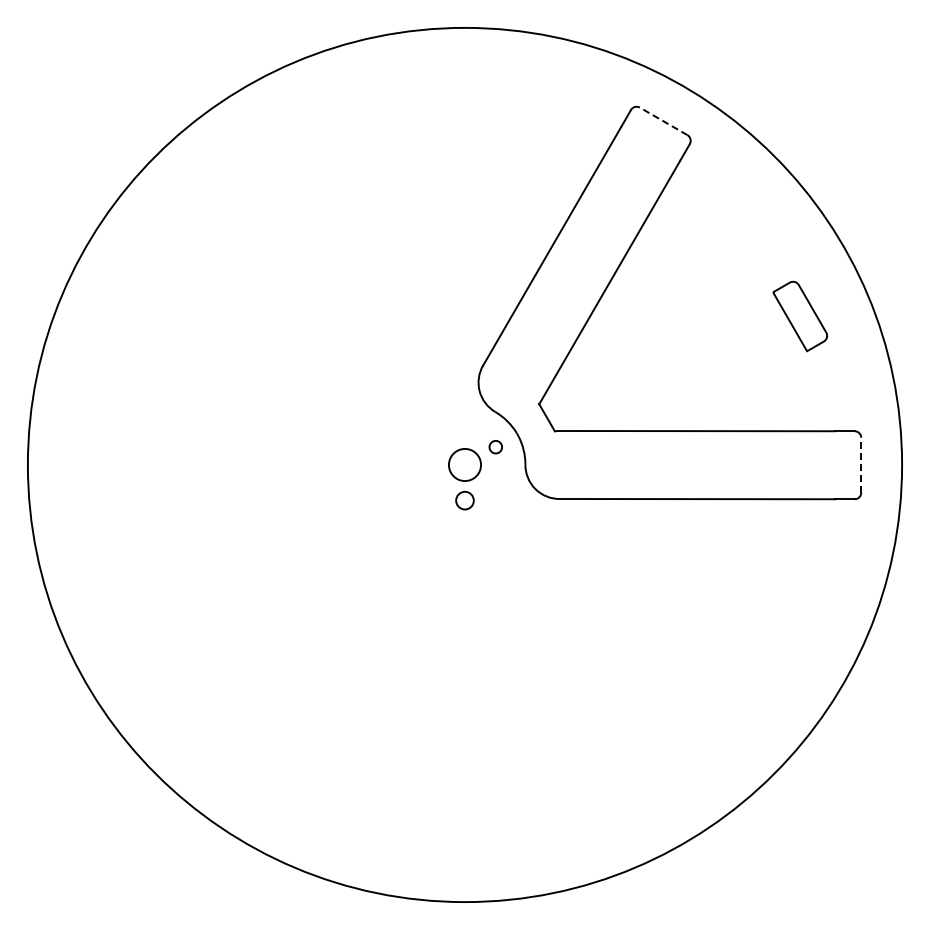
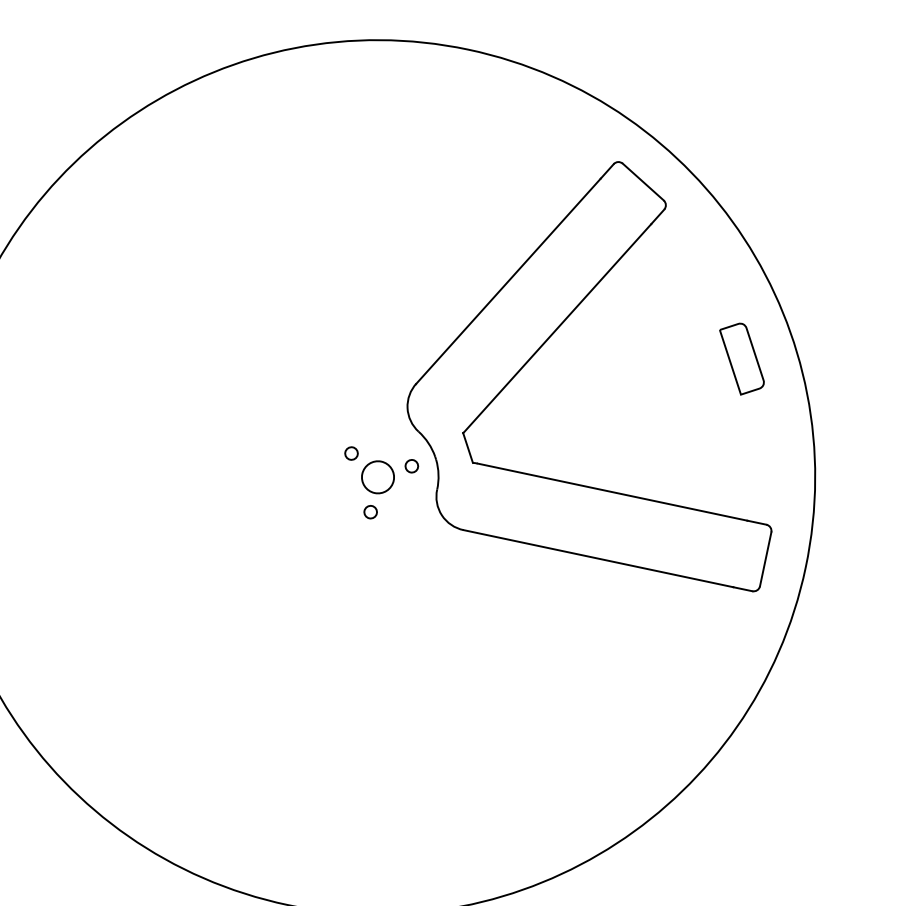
line: (663, 121) -> (643, 182), dashed -> solid
part: (800, 316) -> (741, 359), moved
circle: (434, 447) -> (351, 453), added
line: (861, 465) -> (765, 559), dashed -> solid
circle: (464, 500) -> (370, 511), size x0.71

